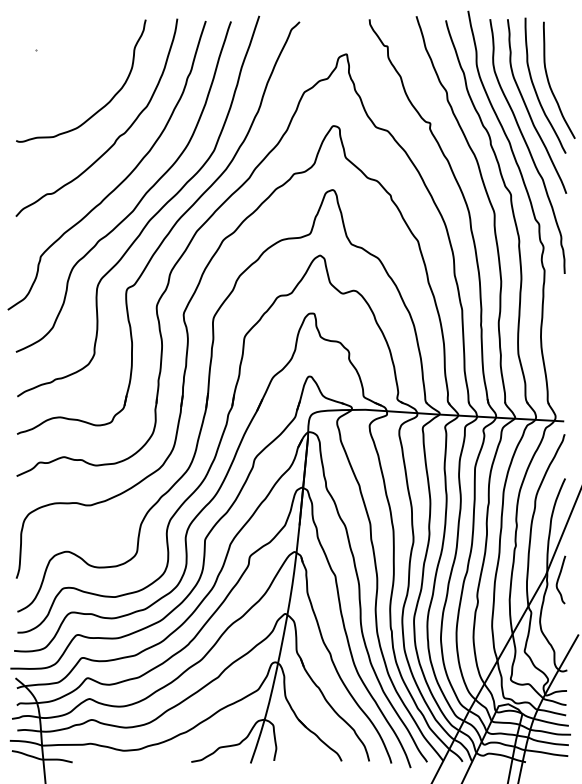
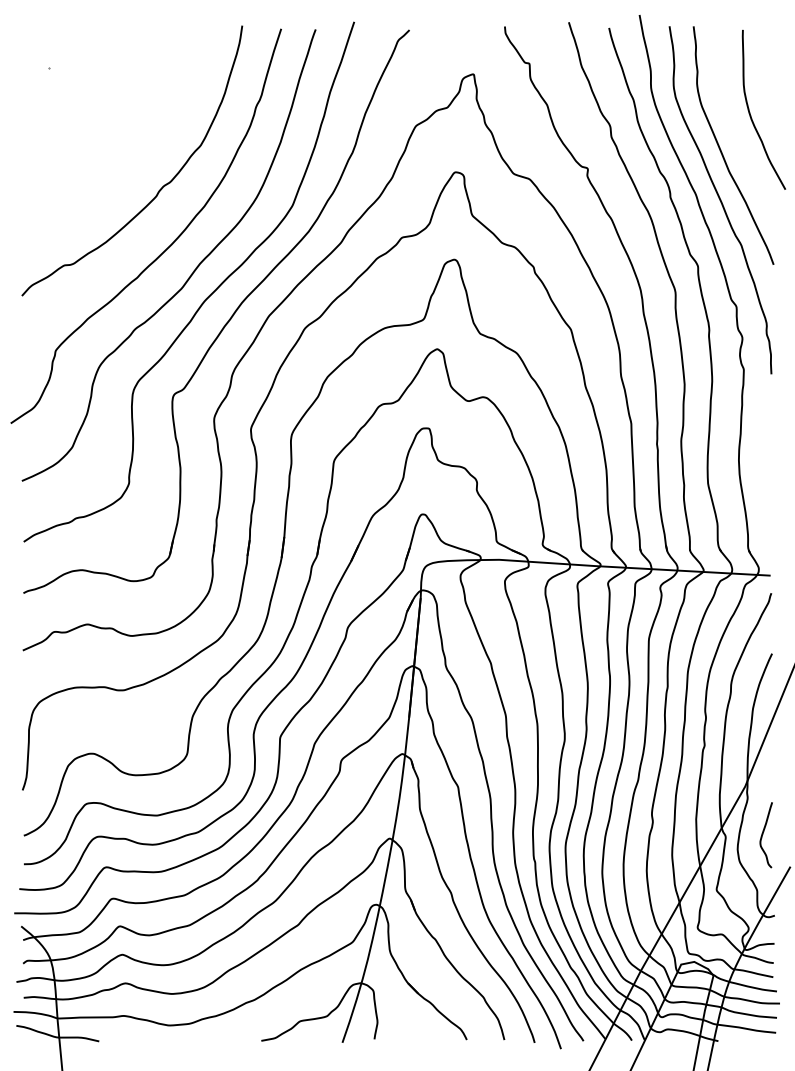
curve: (535, 88) -> (731, 121), removed
curve: (101, 107) -> (138, 147), removed
curve: (558, 579) -> (763, 834), moved

